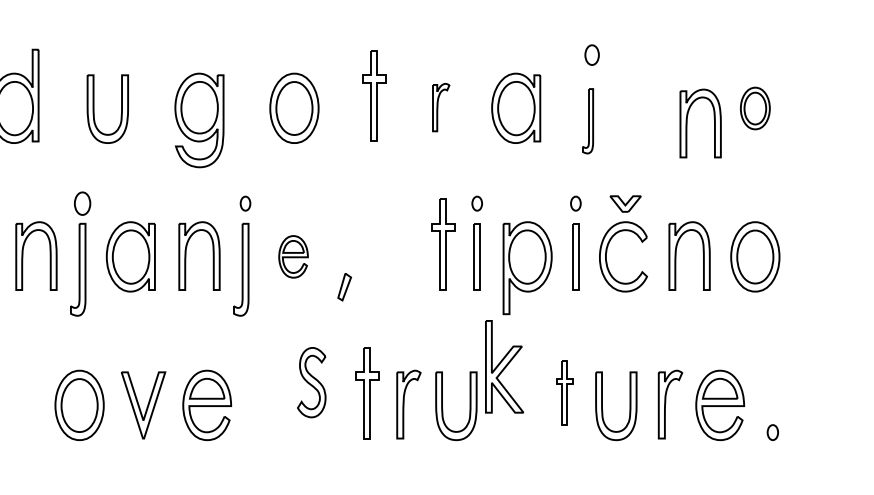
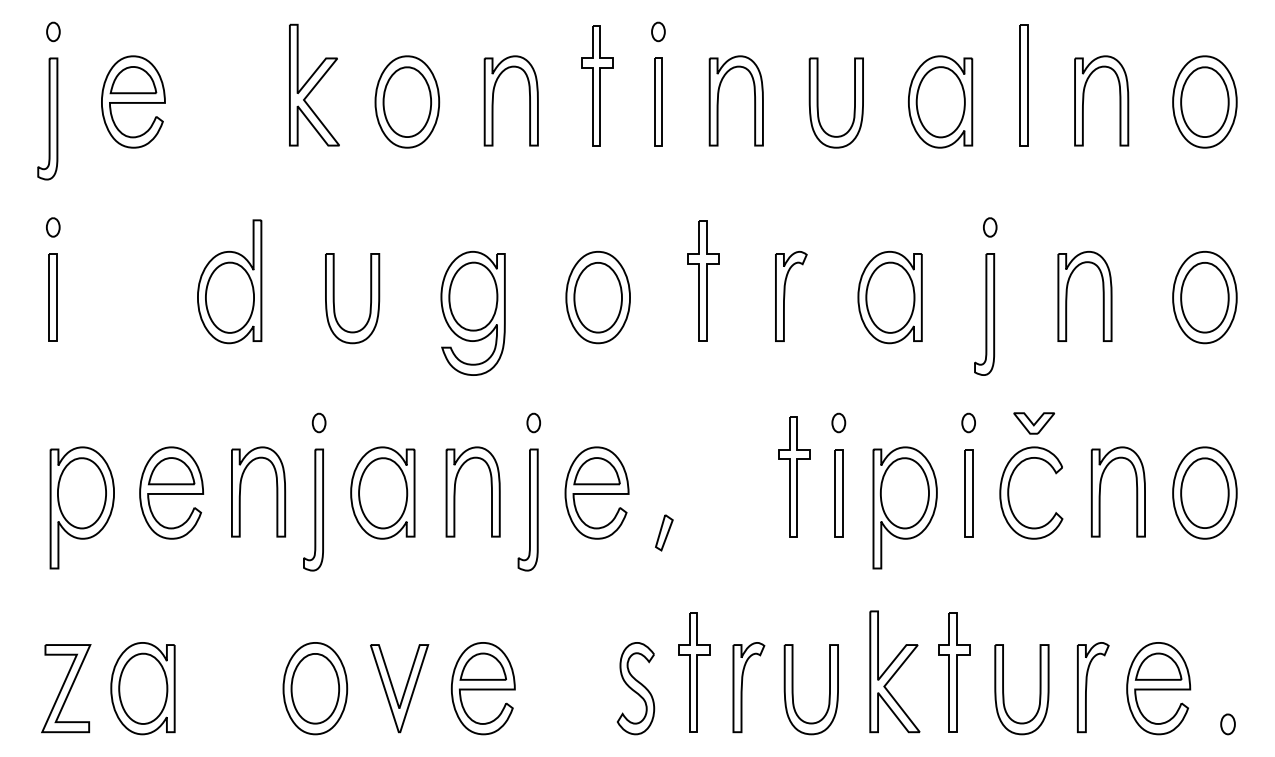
part: (592, 55) -> (990, 227), size x0.71
part: (441, 107) -> (791, 296), size x1.43
part: (755, 108) -> (1204, 297), size x1.67
part: (587, 121) -> (984, 314), size x1.43
part: (687, 123) -> (1067, 296), moved
part: (82, 203) -> (318, 422), size x0.62
part: (293, 256) -> (596, 492), size x1.67
part: (504, 366) -> (894, 671), moved
part: (311, 382) -> (635, 688), moved
part: (565, 393) -> (954, 672), size x1.43

